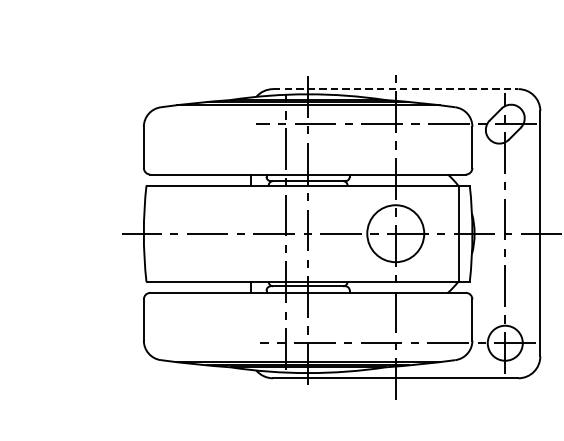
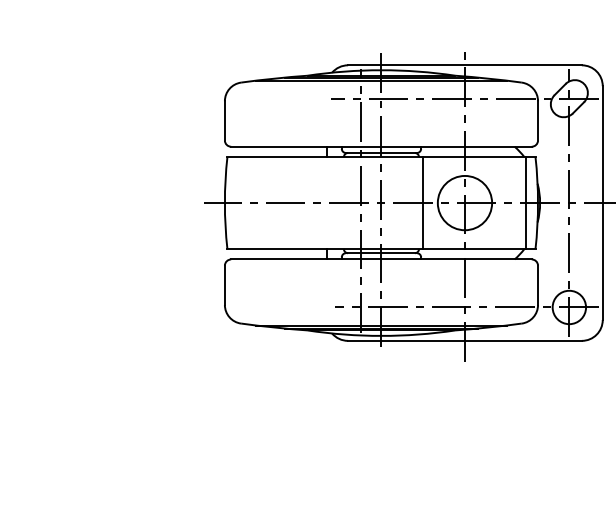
line: (395, 89) -> (464, 65), dashed -> solid
line: (352, 234) -> (423, 203), added

